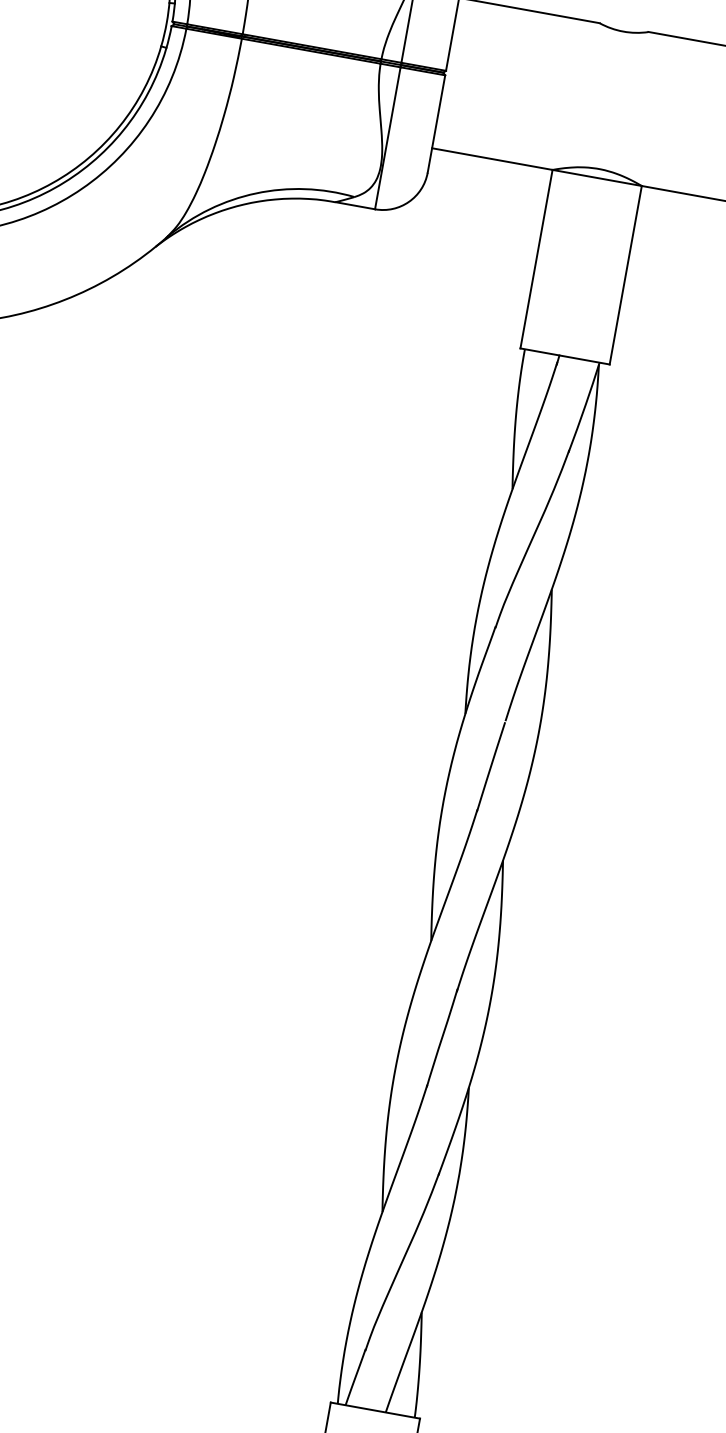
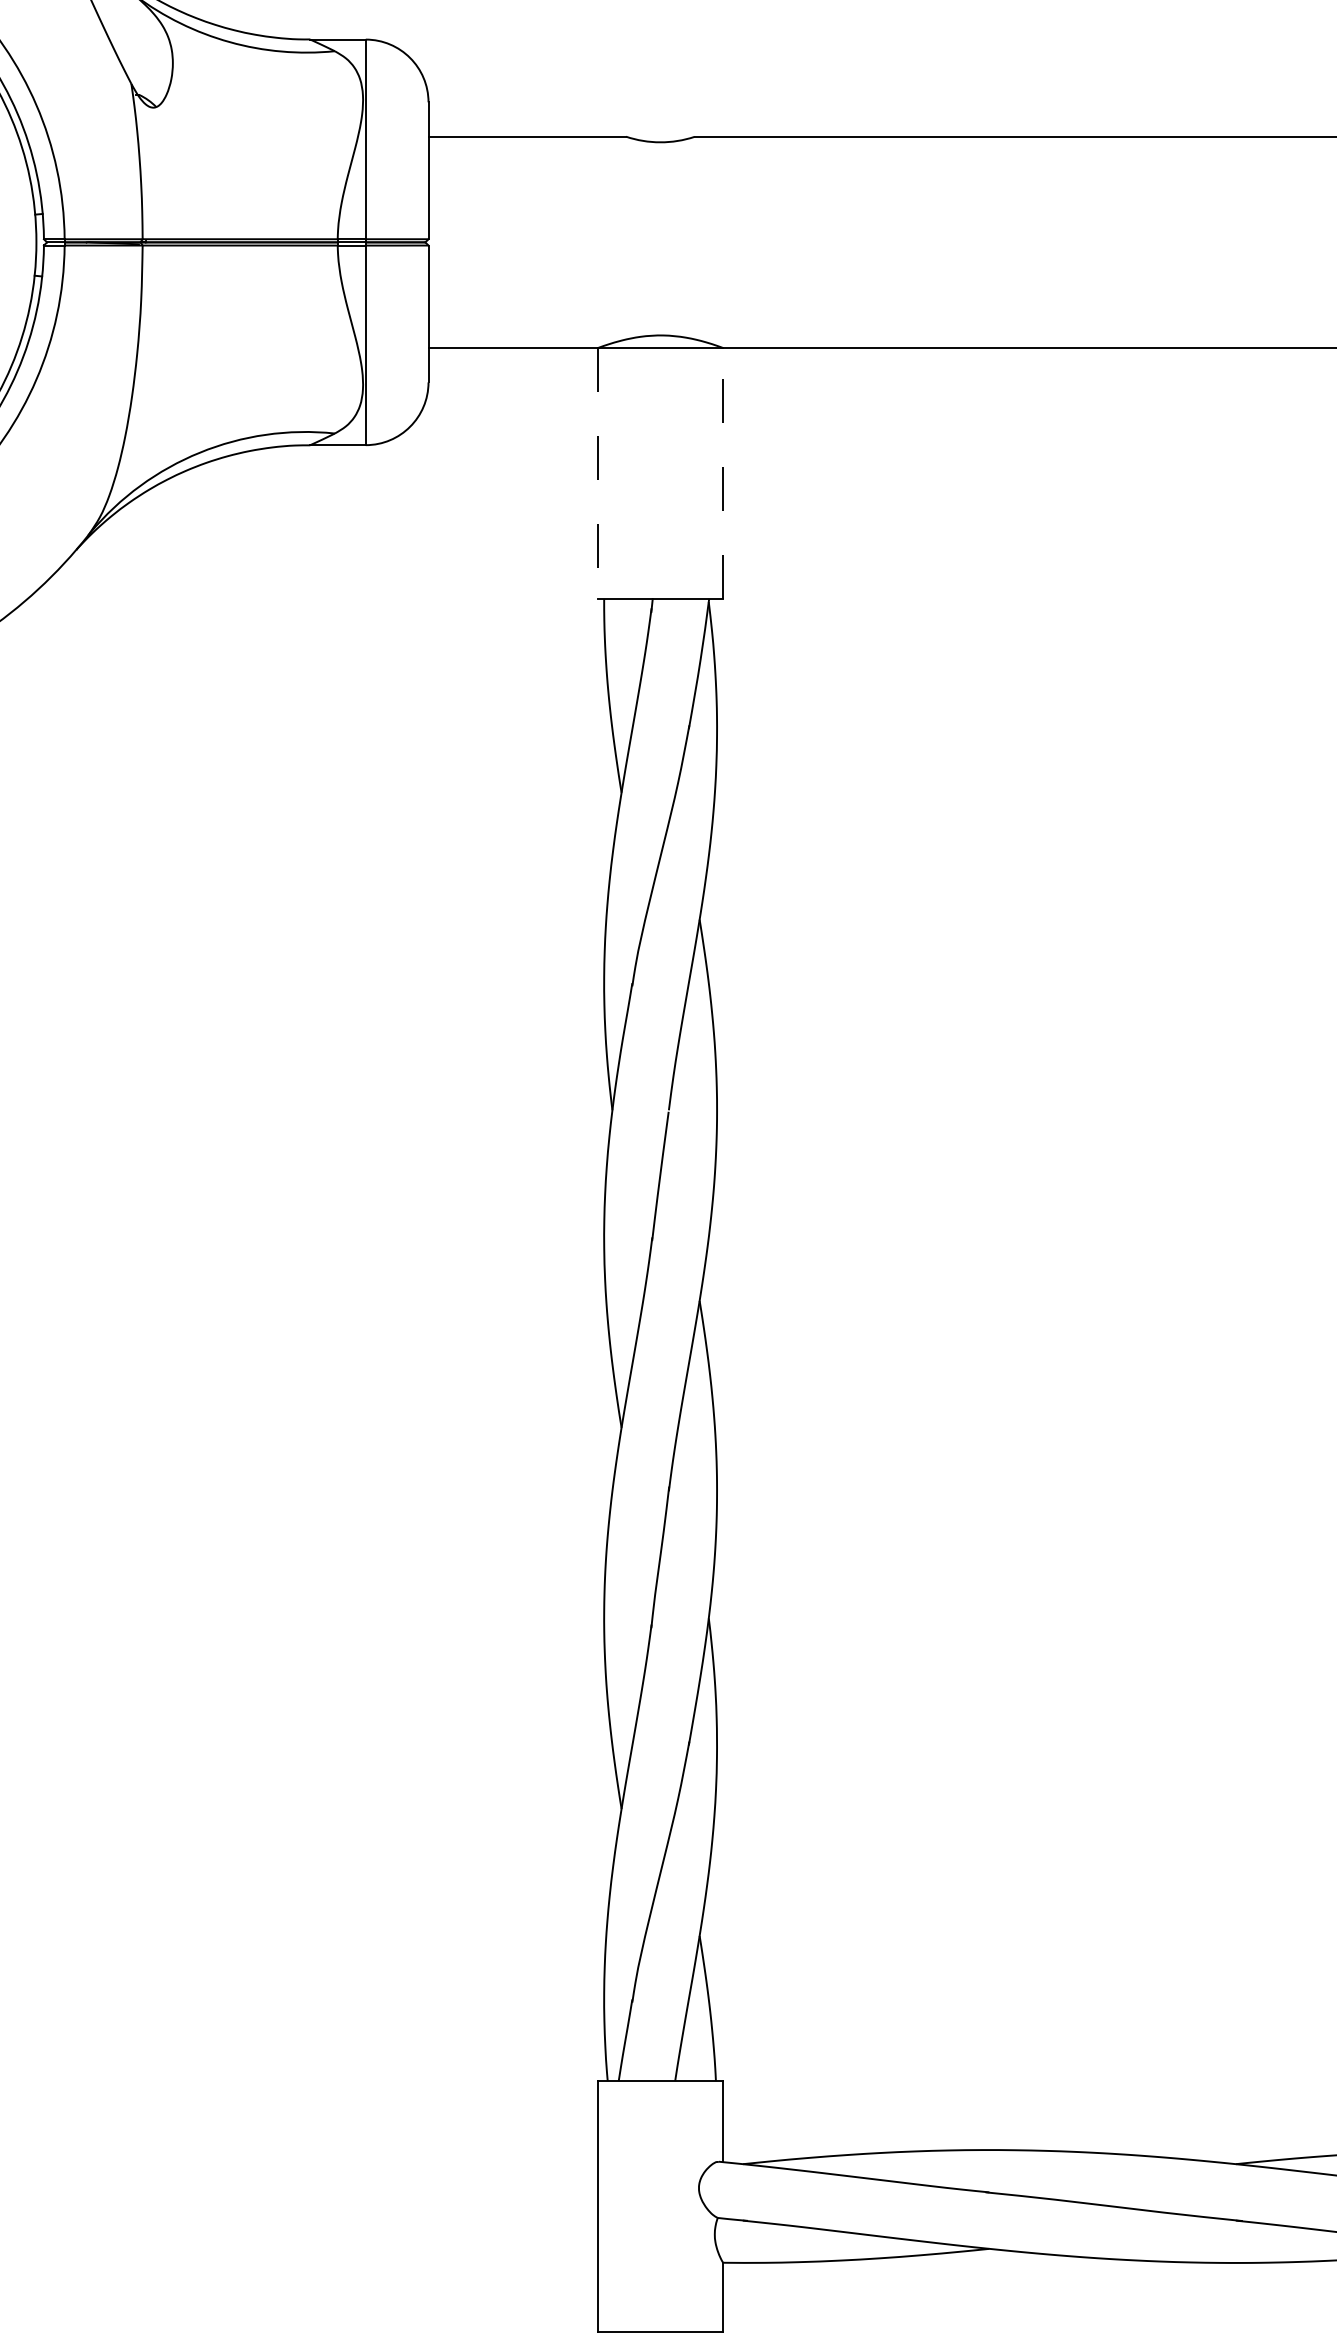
line: (536, 259) -> (597, 474), solid -> dashed
line: (625, 275) -> (723, 473), solid -> dashed

